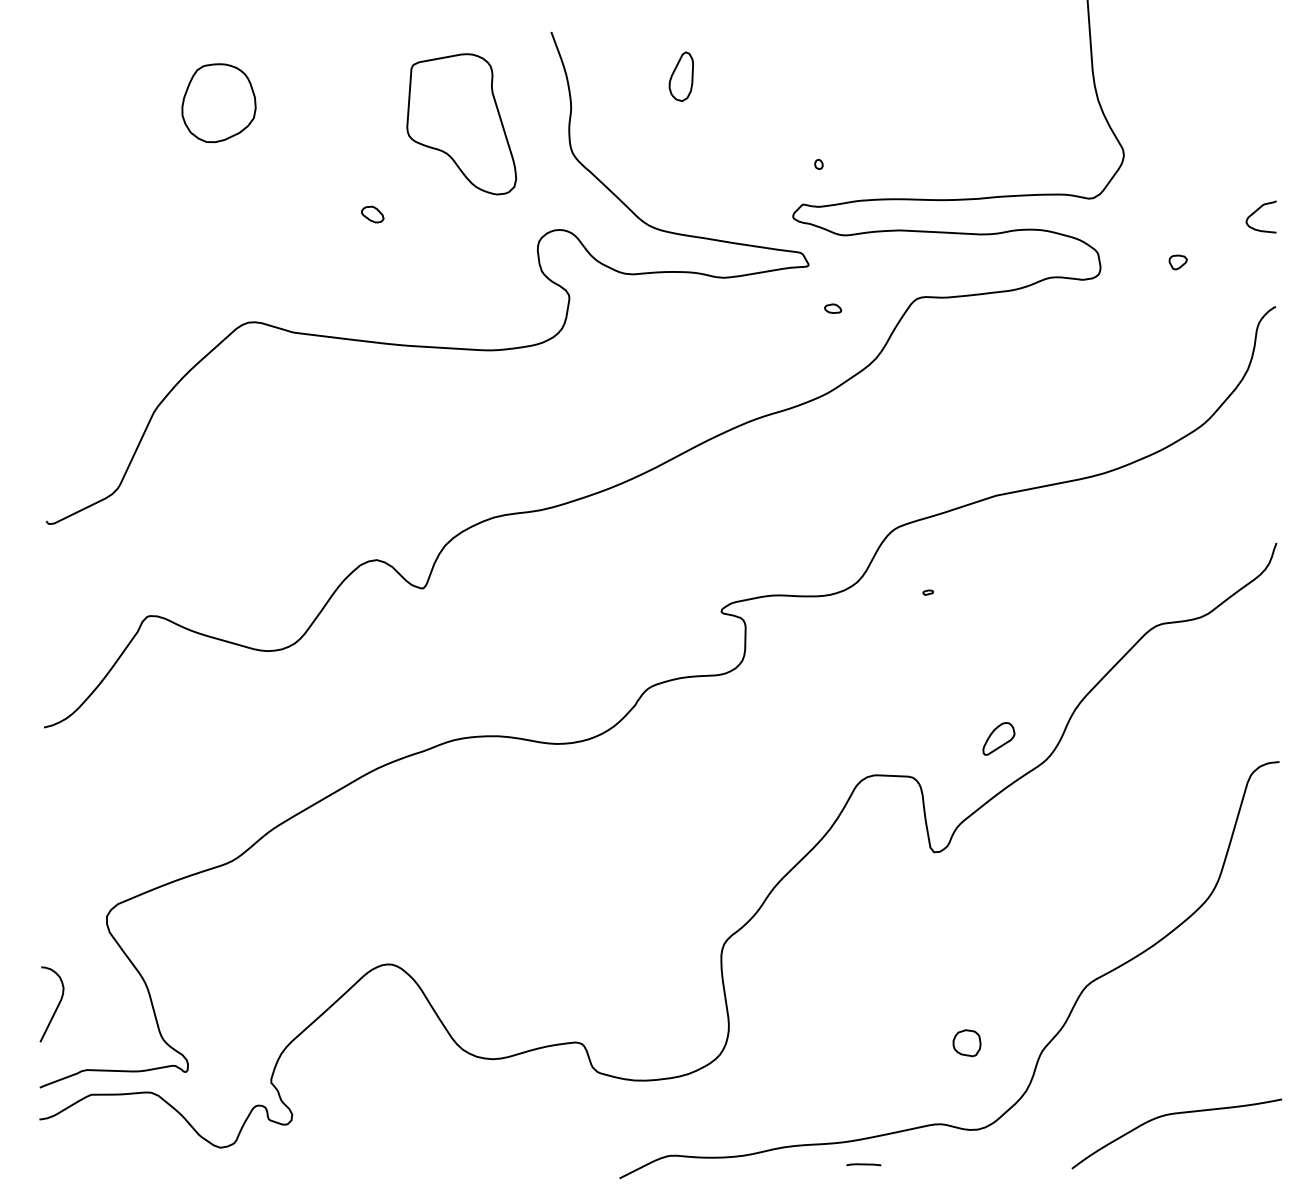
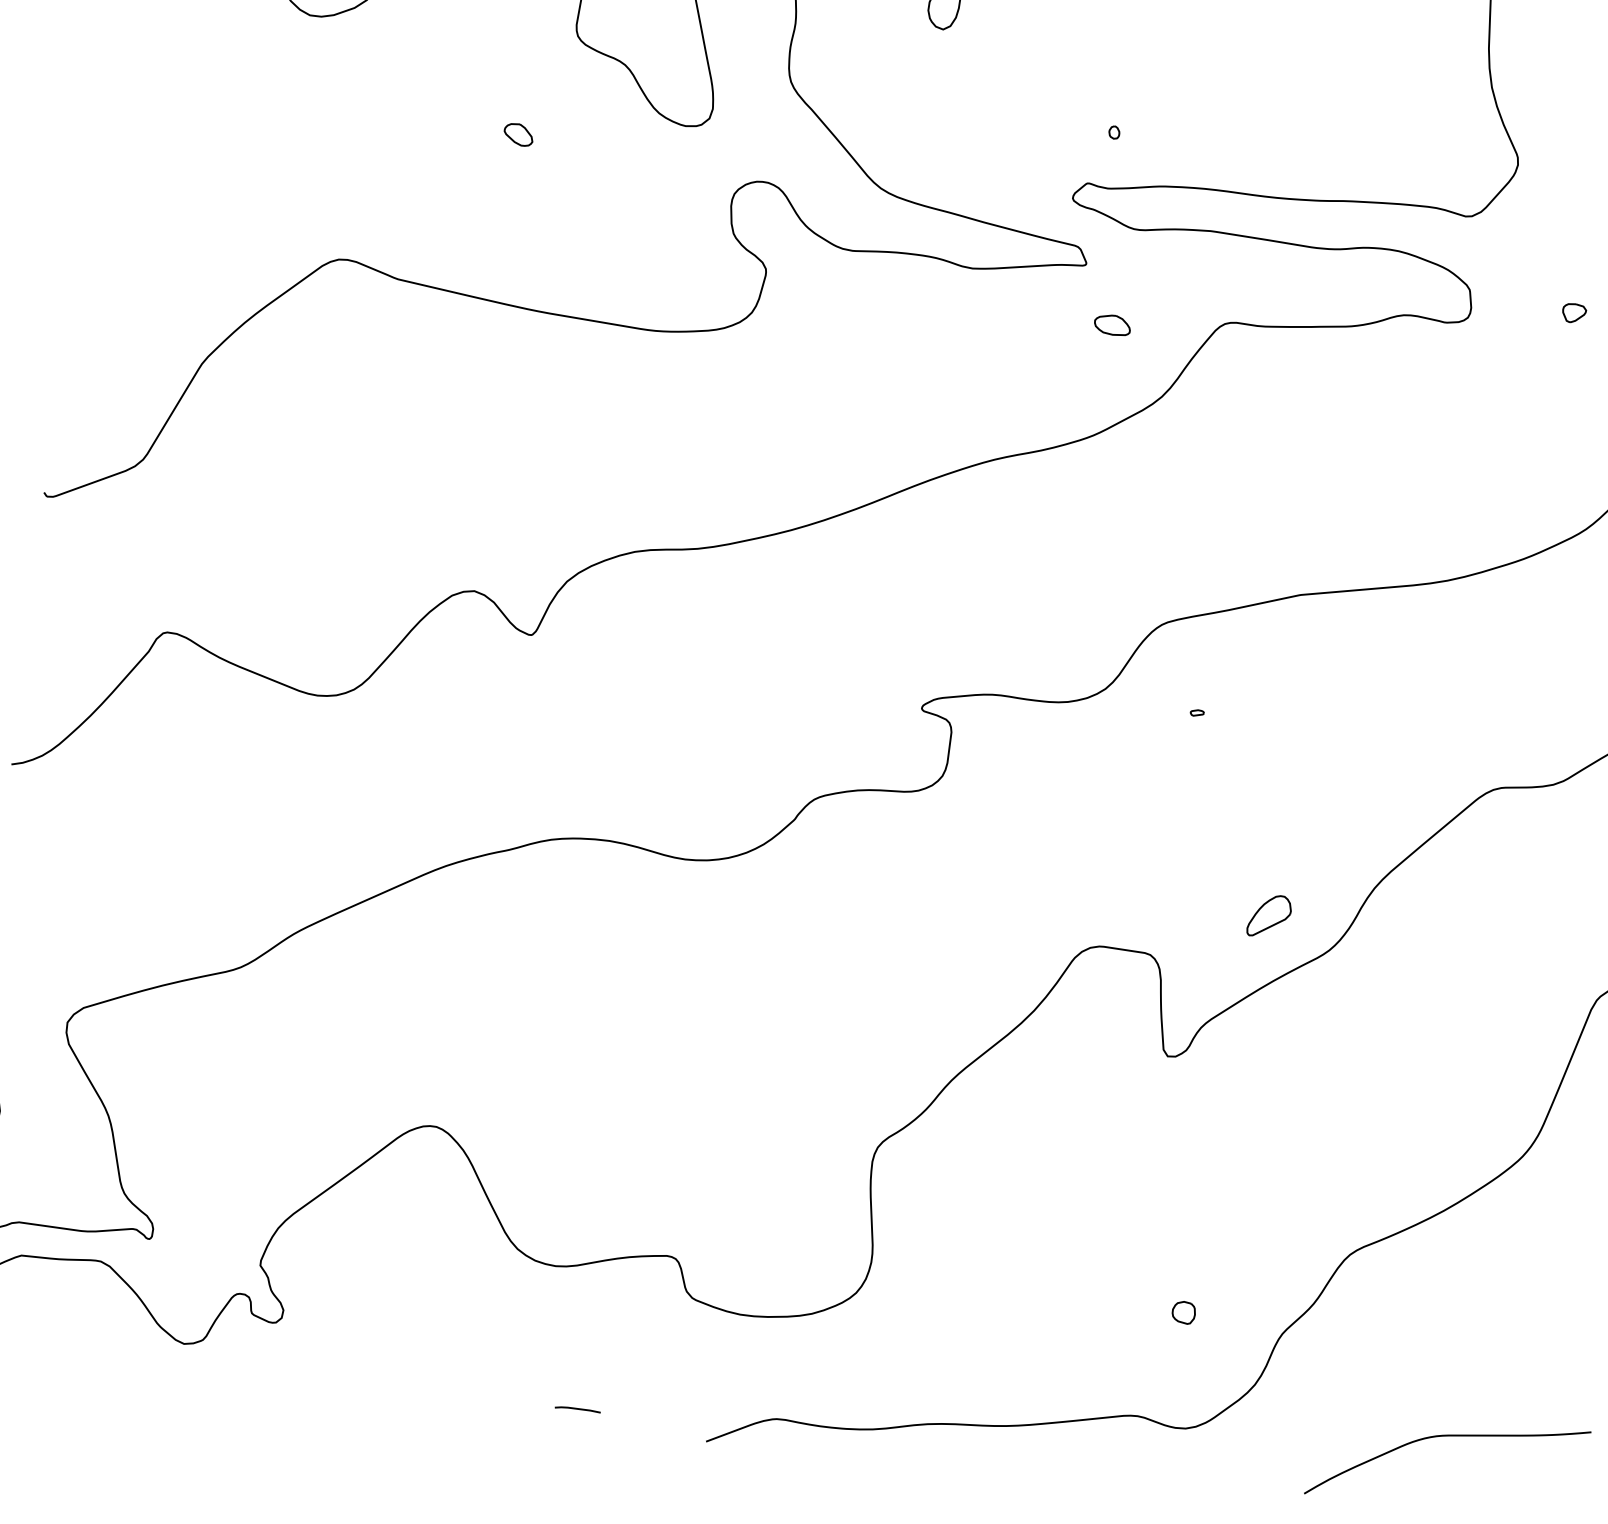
part: (832, 308) -> (1111, 324), size x1.67
part: (966, 1042) -> (1183, 1312), size x0.62
line: (863, 1164) -> (577, 1409), moved

